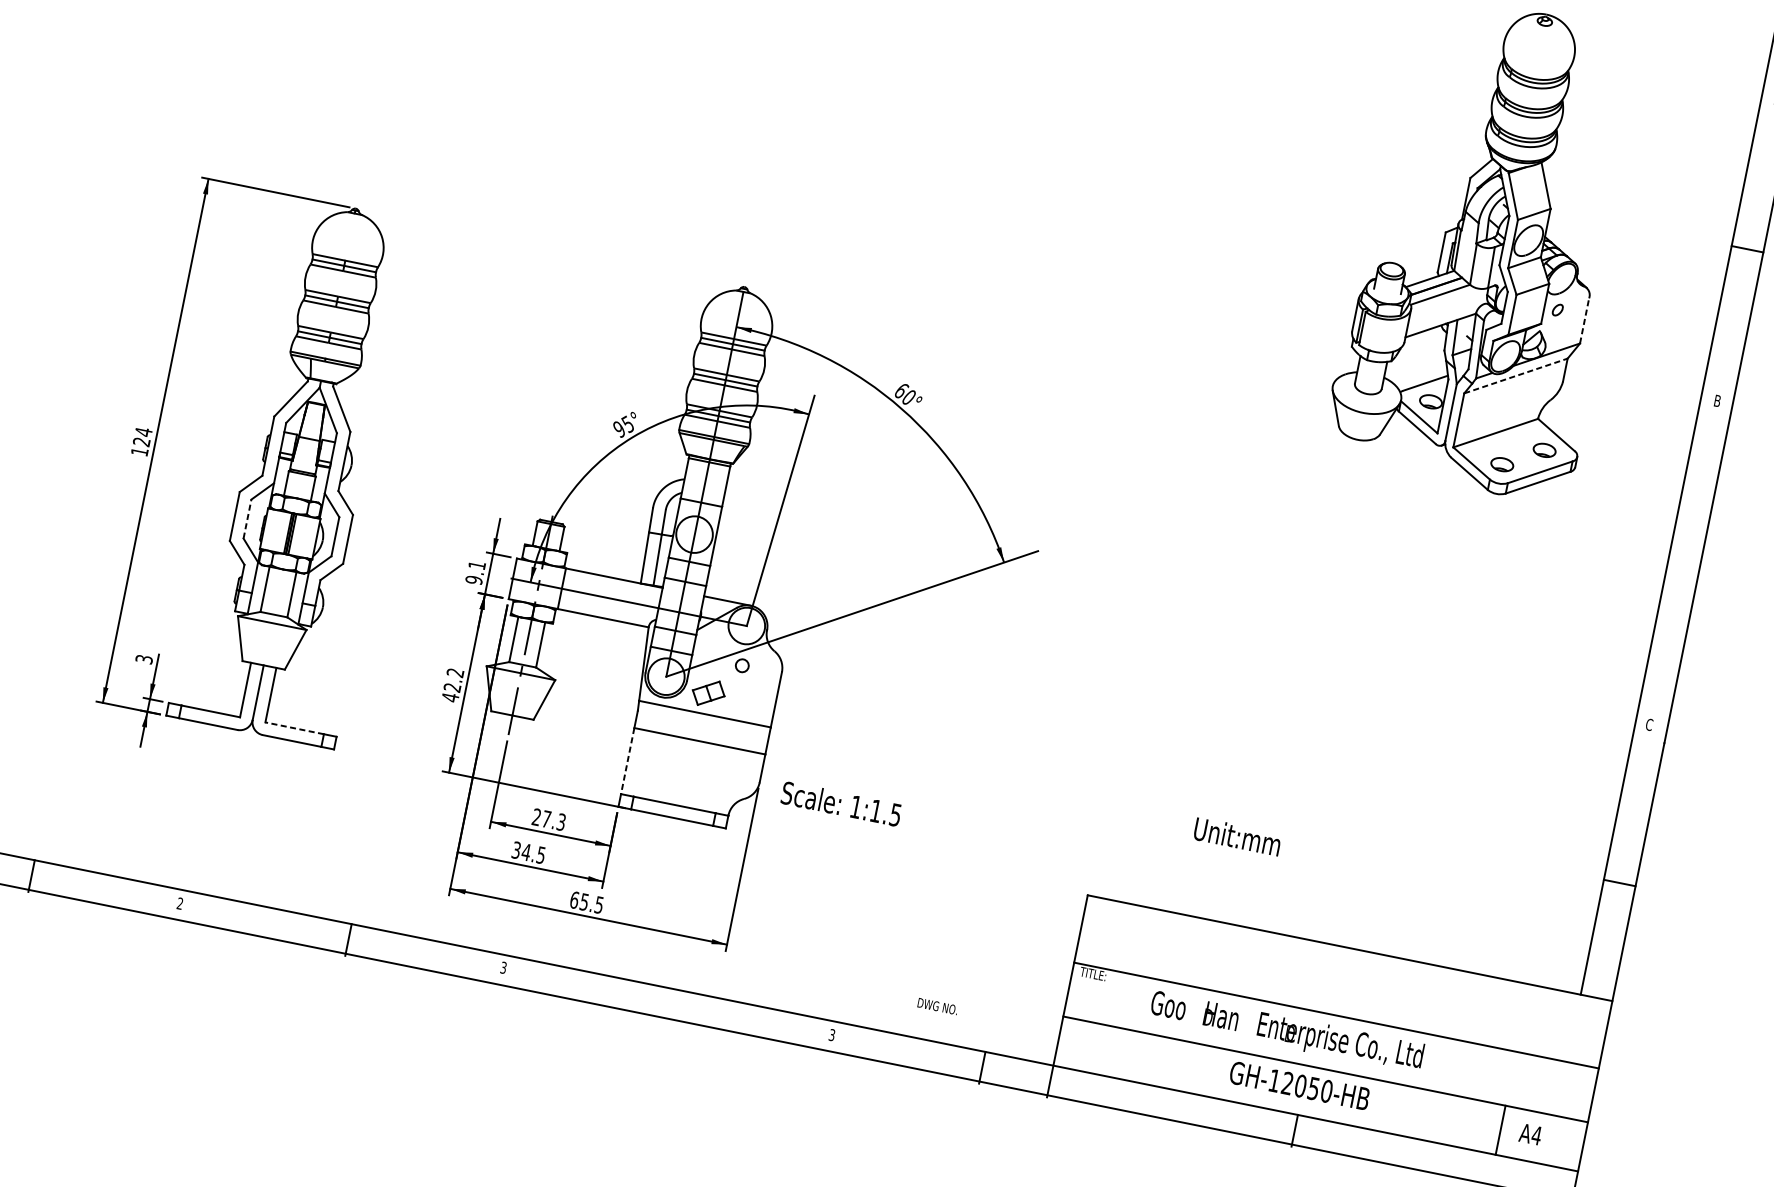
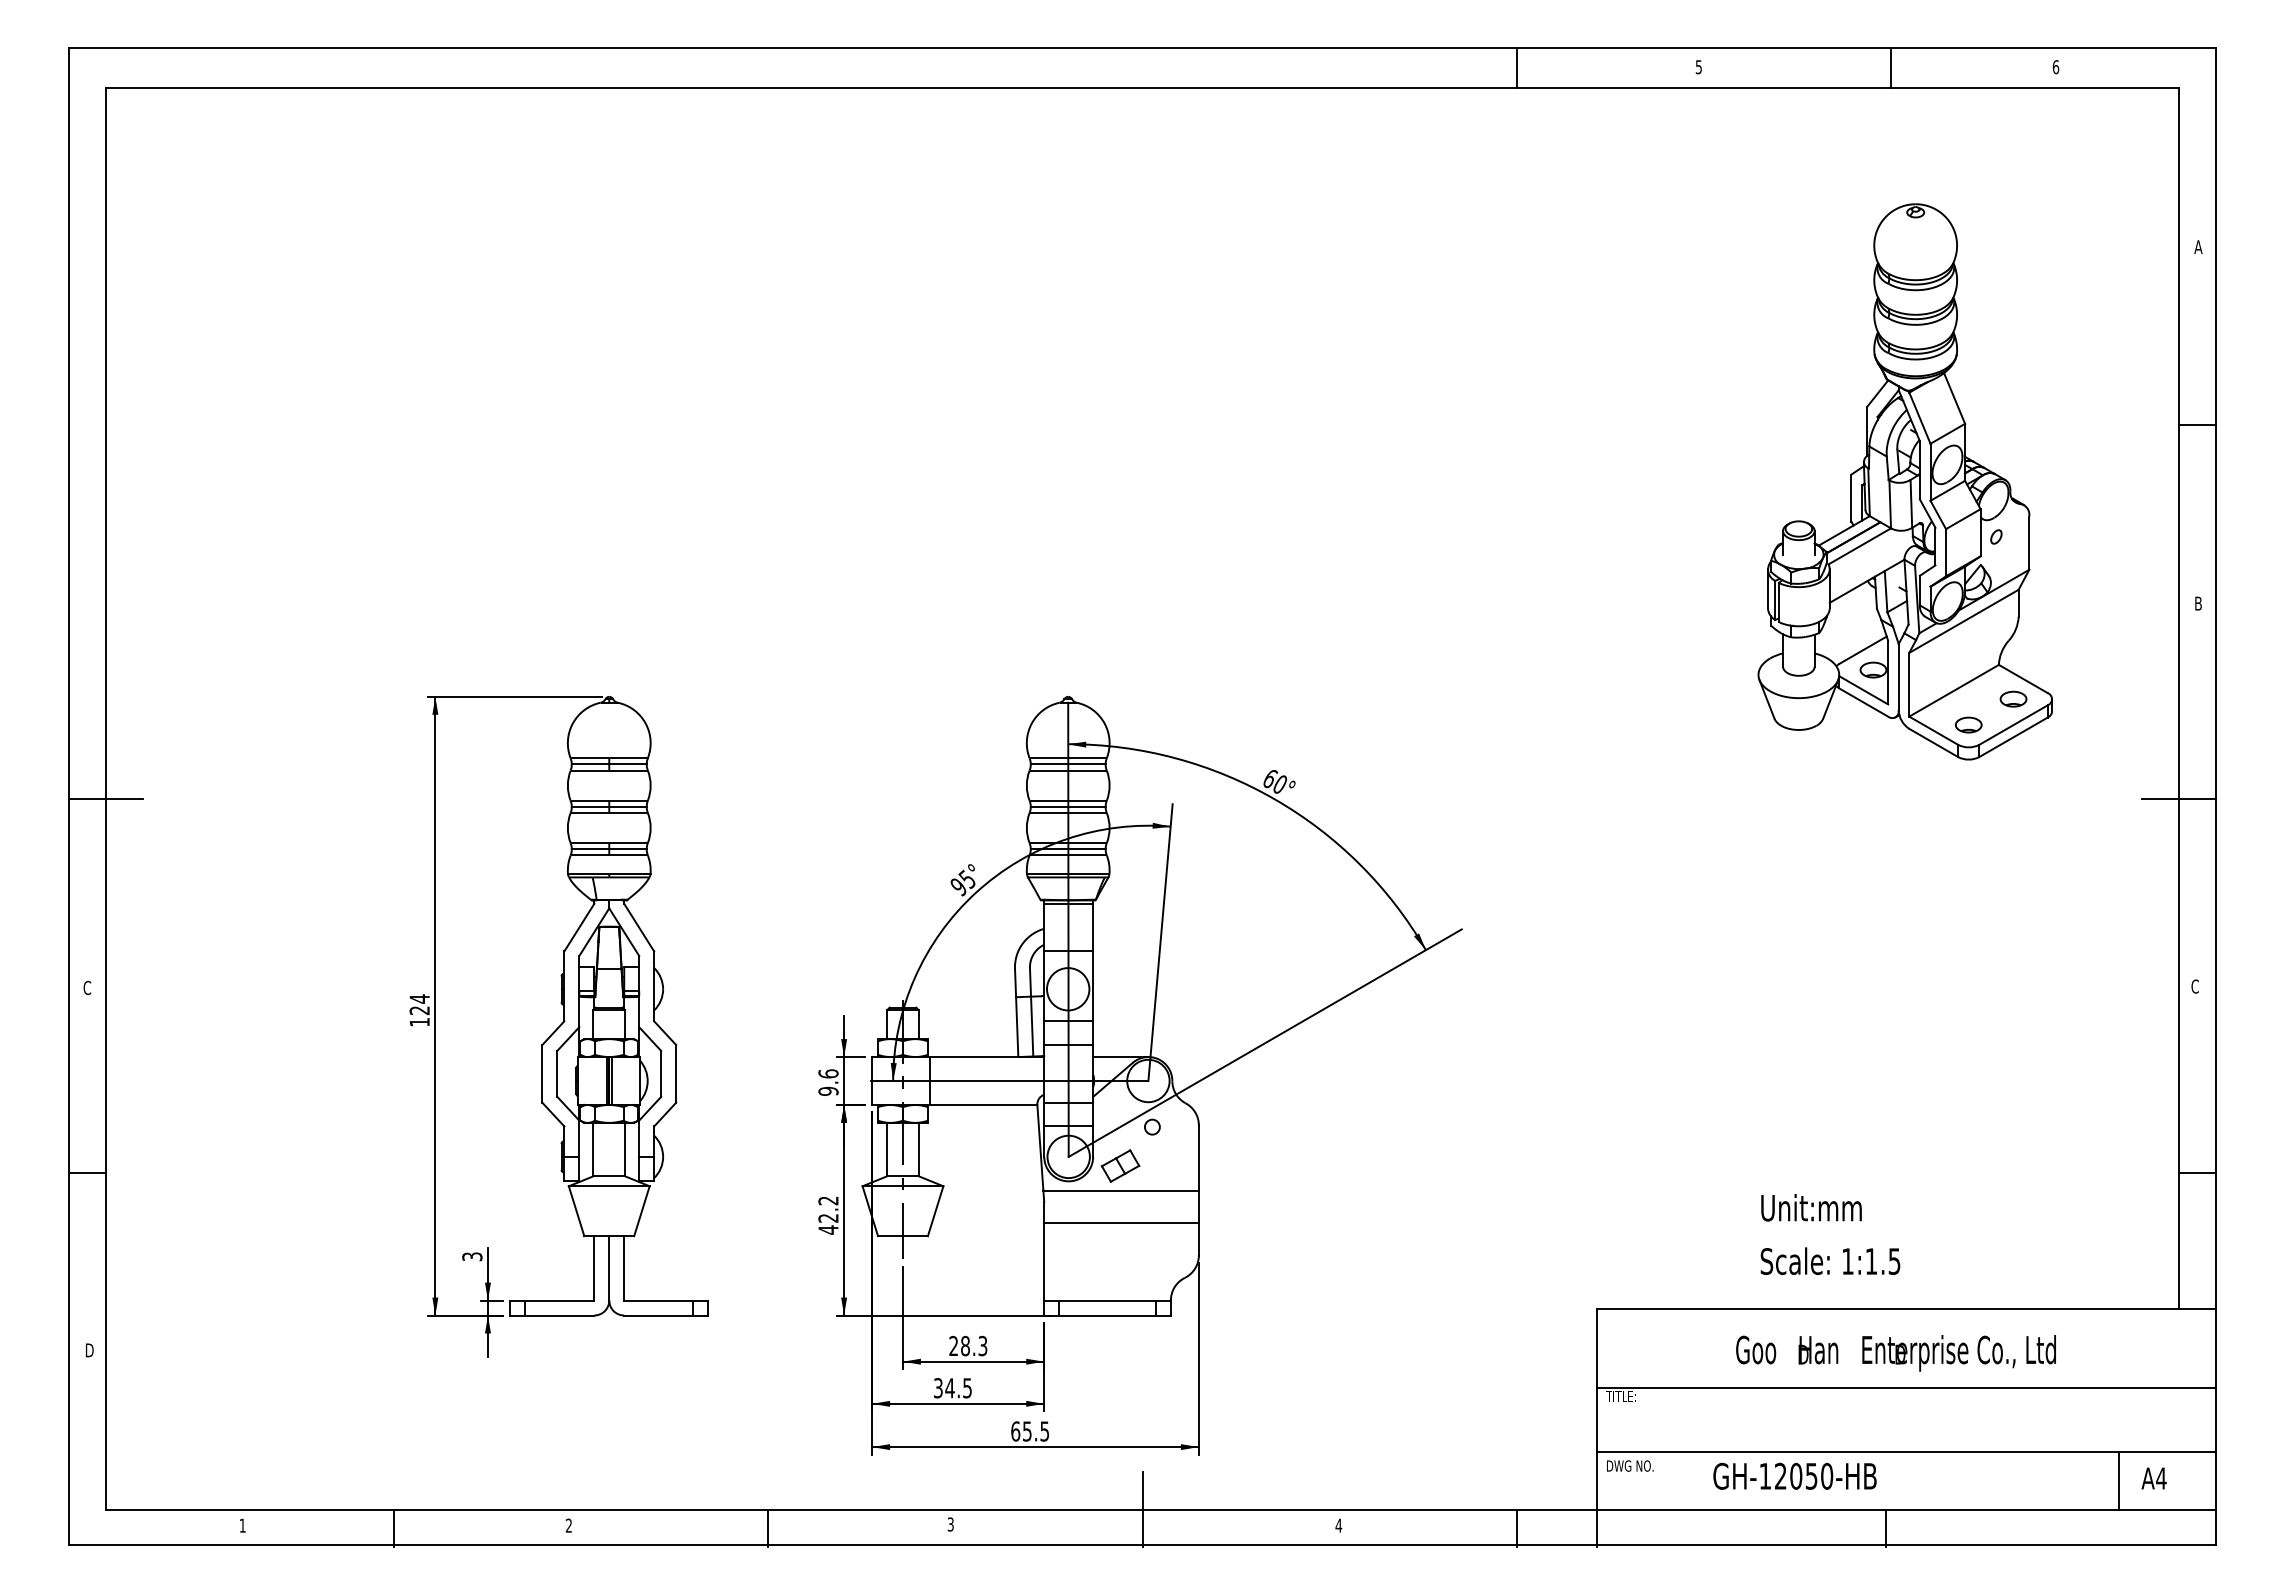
line: (1584, 321) -> (2029, 543), dashed -> solid
line: (1516, 376) -> (1964, 621), dashed -> solid
line: (247, 518) -> (557, 1073), dashed -> solid
line: (1667, 562) -> (2178, 798), added
text: (477, 565) -> (828, 1073), 9.1 -> 9.6
line: (294, 728) -> (658, 1300), dashed -> solid
line: (627, 761) -> (1044, 1262), dashed -> solid
text: (841, 803) -> (1830, 1260), moved
text: (546, 818) -> (965, 1345), 27.3 -> 28.3
text: (1237, 836) -> (1811, 1207), moved
line: (668, 987) -> (1142, 1509), added
text: (938, 1006) -> (1630, 1465), moved
text: (1286, 1032) -> (1895, 1353), moved
text: (831, 1034) -> (1338, 1525), 3 -> 4
text: (1299, 1085) -> (1794, 1475), moved

